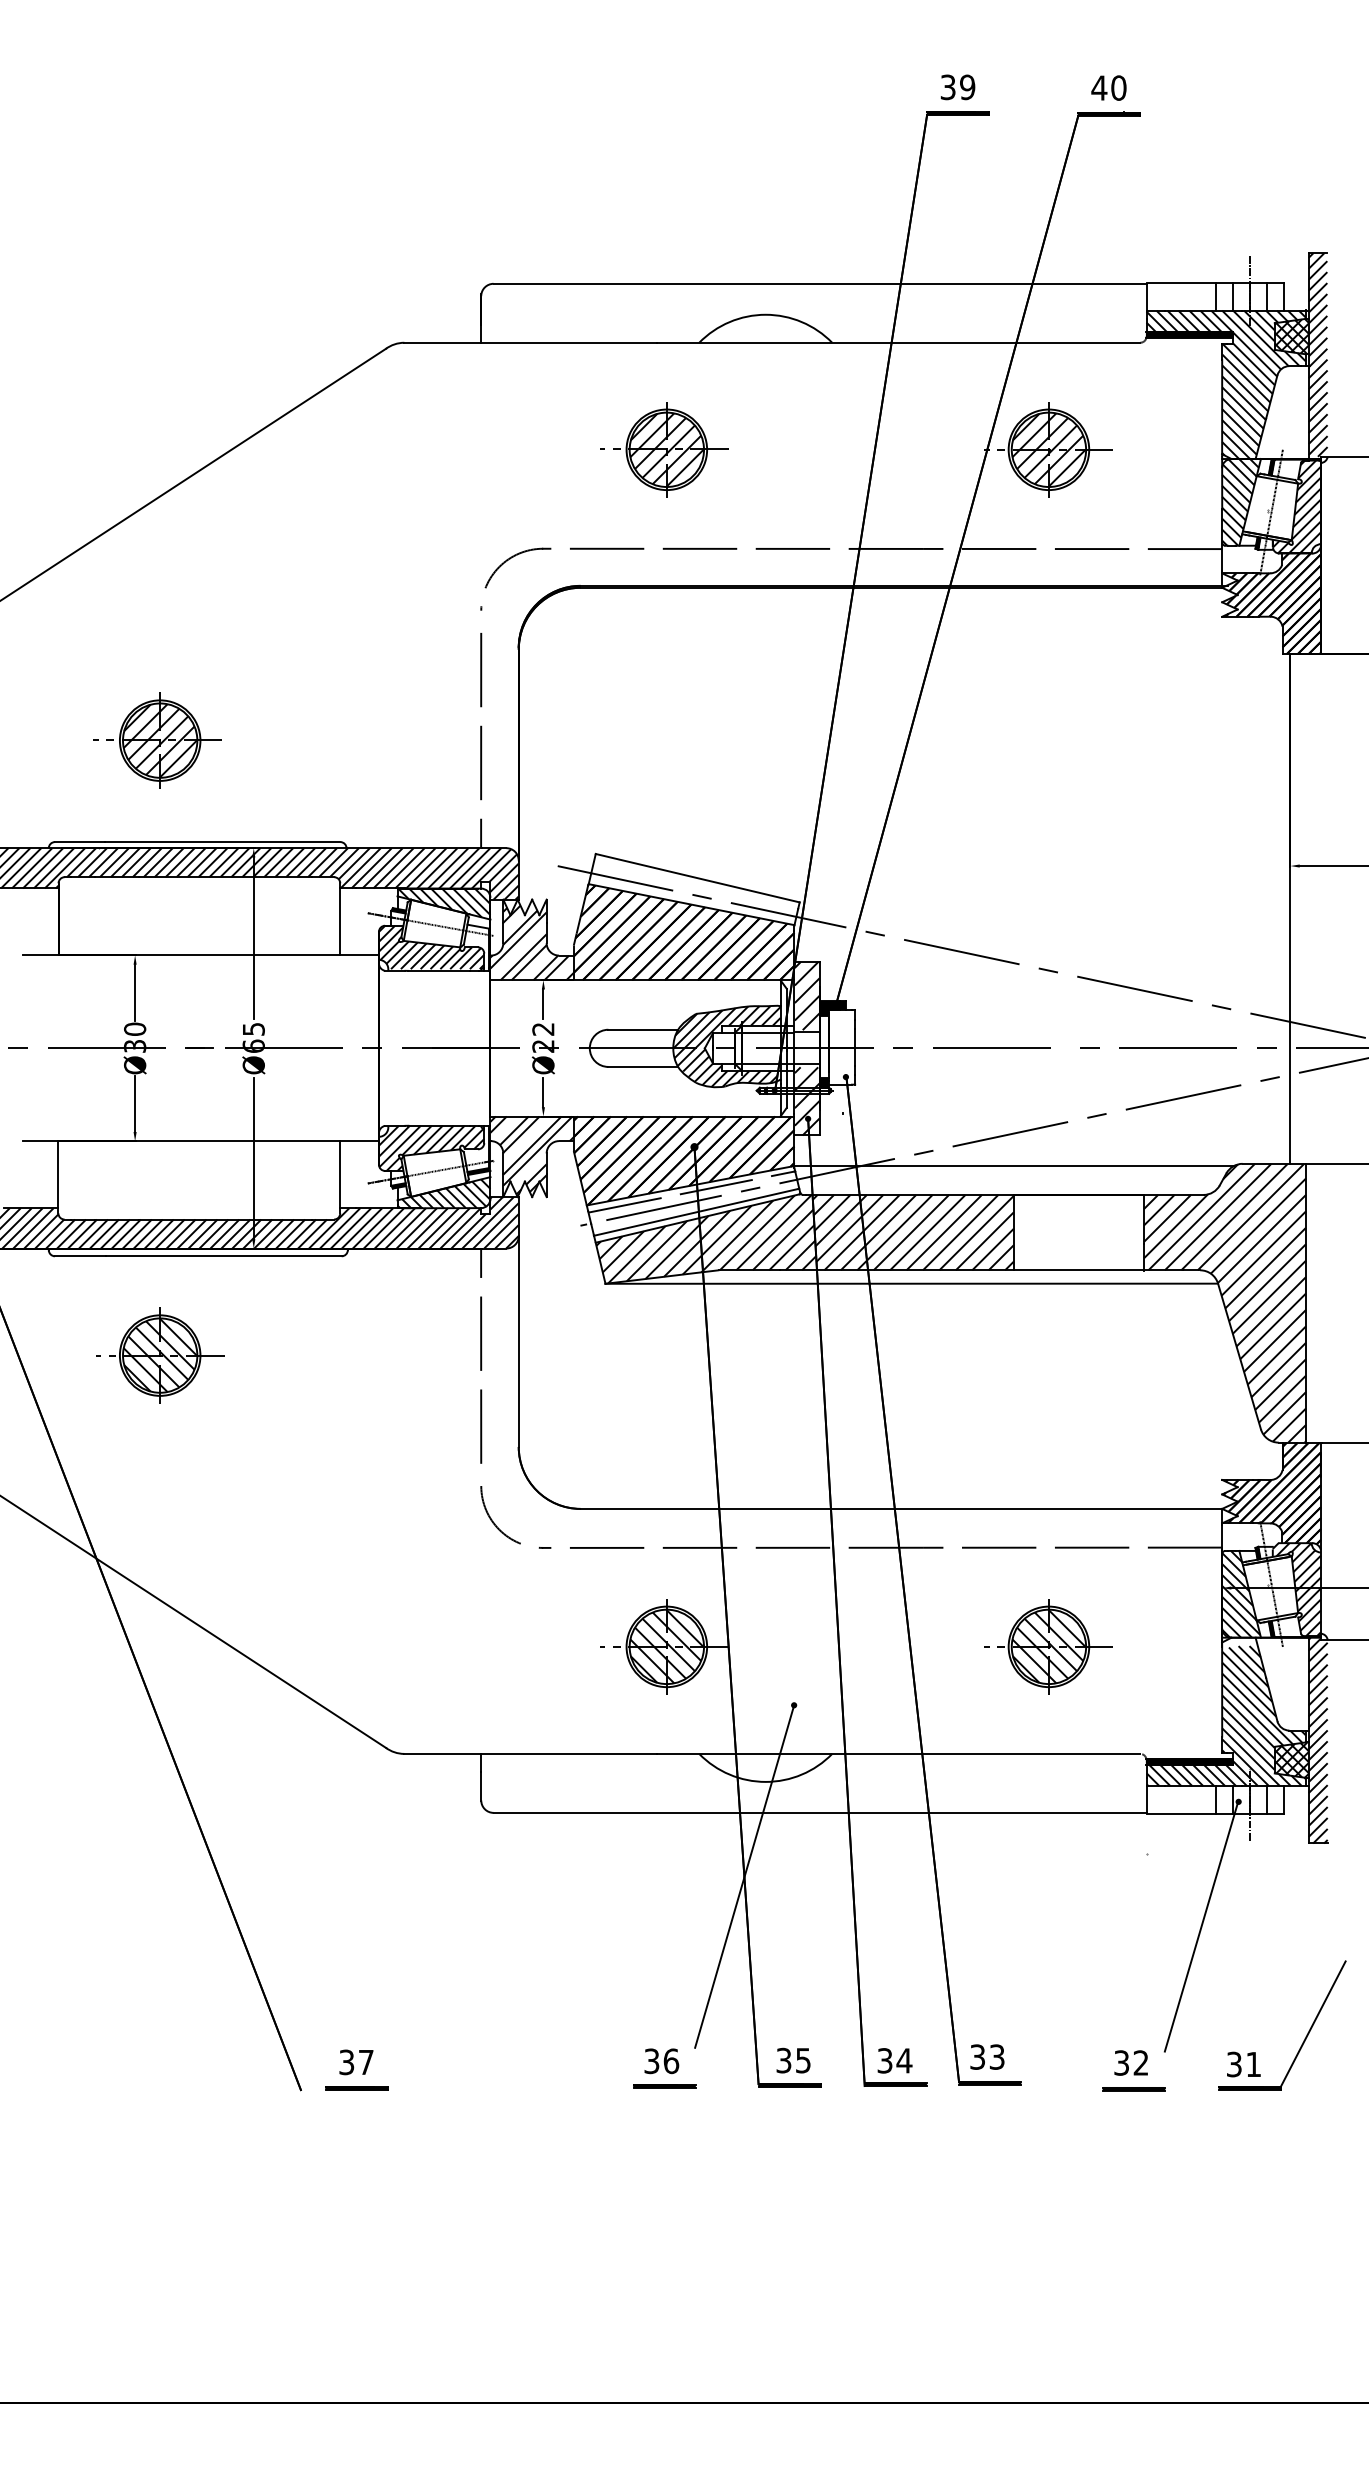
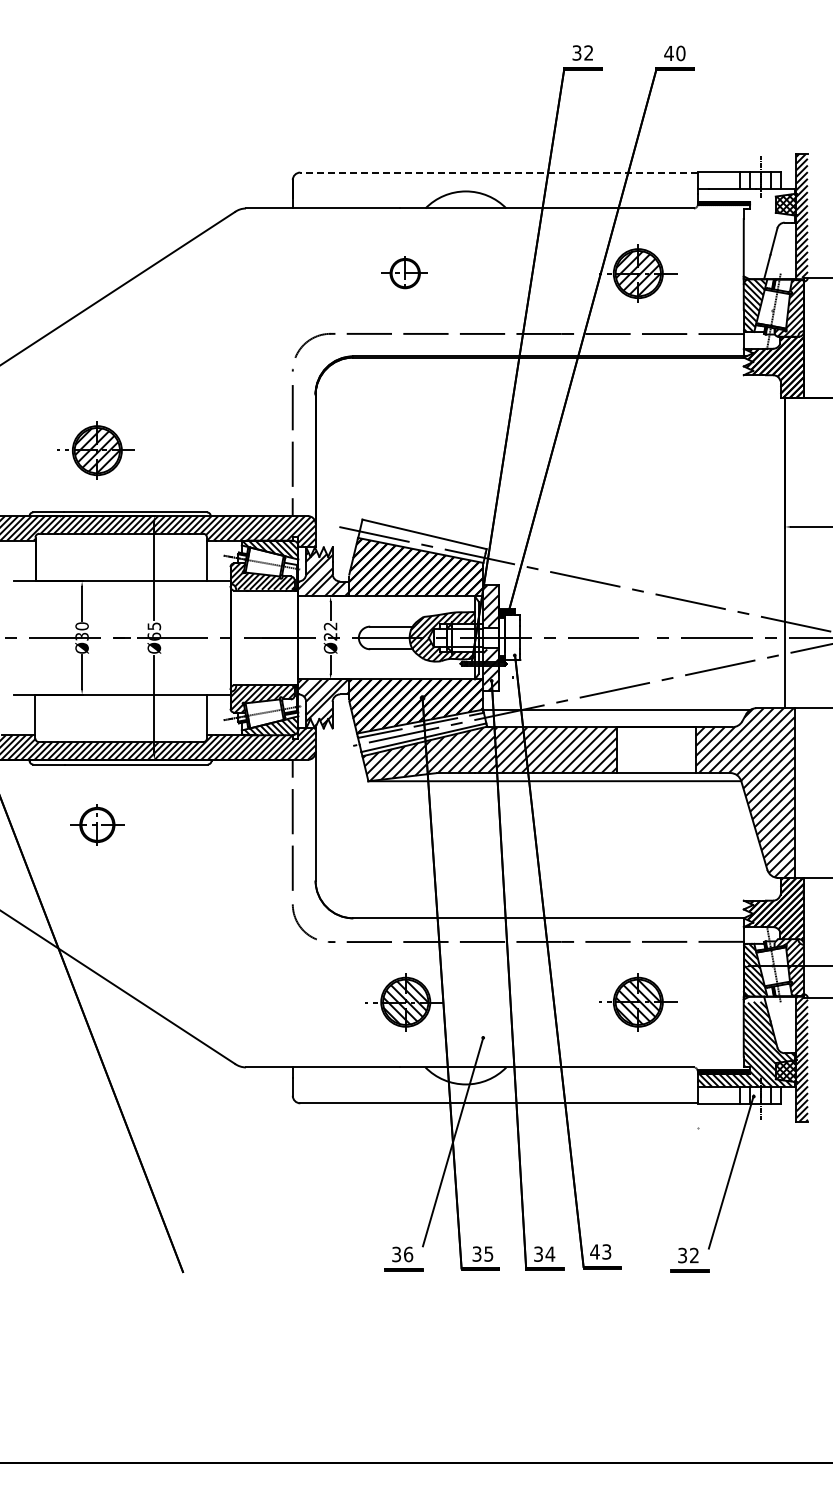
text: (967, 86) -> (588, 52), 39 -> 32
line: (820, 283) -> (499, 172), solid -> dashed
hatch: (1225, 383) -> (745, 233), removed
part: (664, 449) -> (404, 273), size x0.6
part: (160, 1354) -> (97, 824), size x0.7
part: (1305, 2034) -> (794, 1238), removed
text: (976, 2056) -> (594, 1251), 33 -> 43
part: (355, 2069) -> (216, 1259), removed

